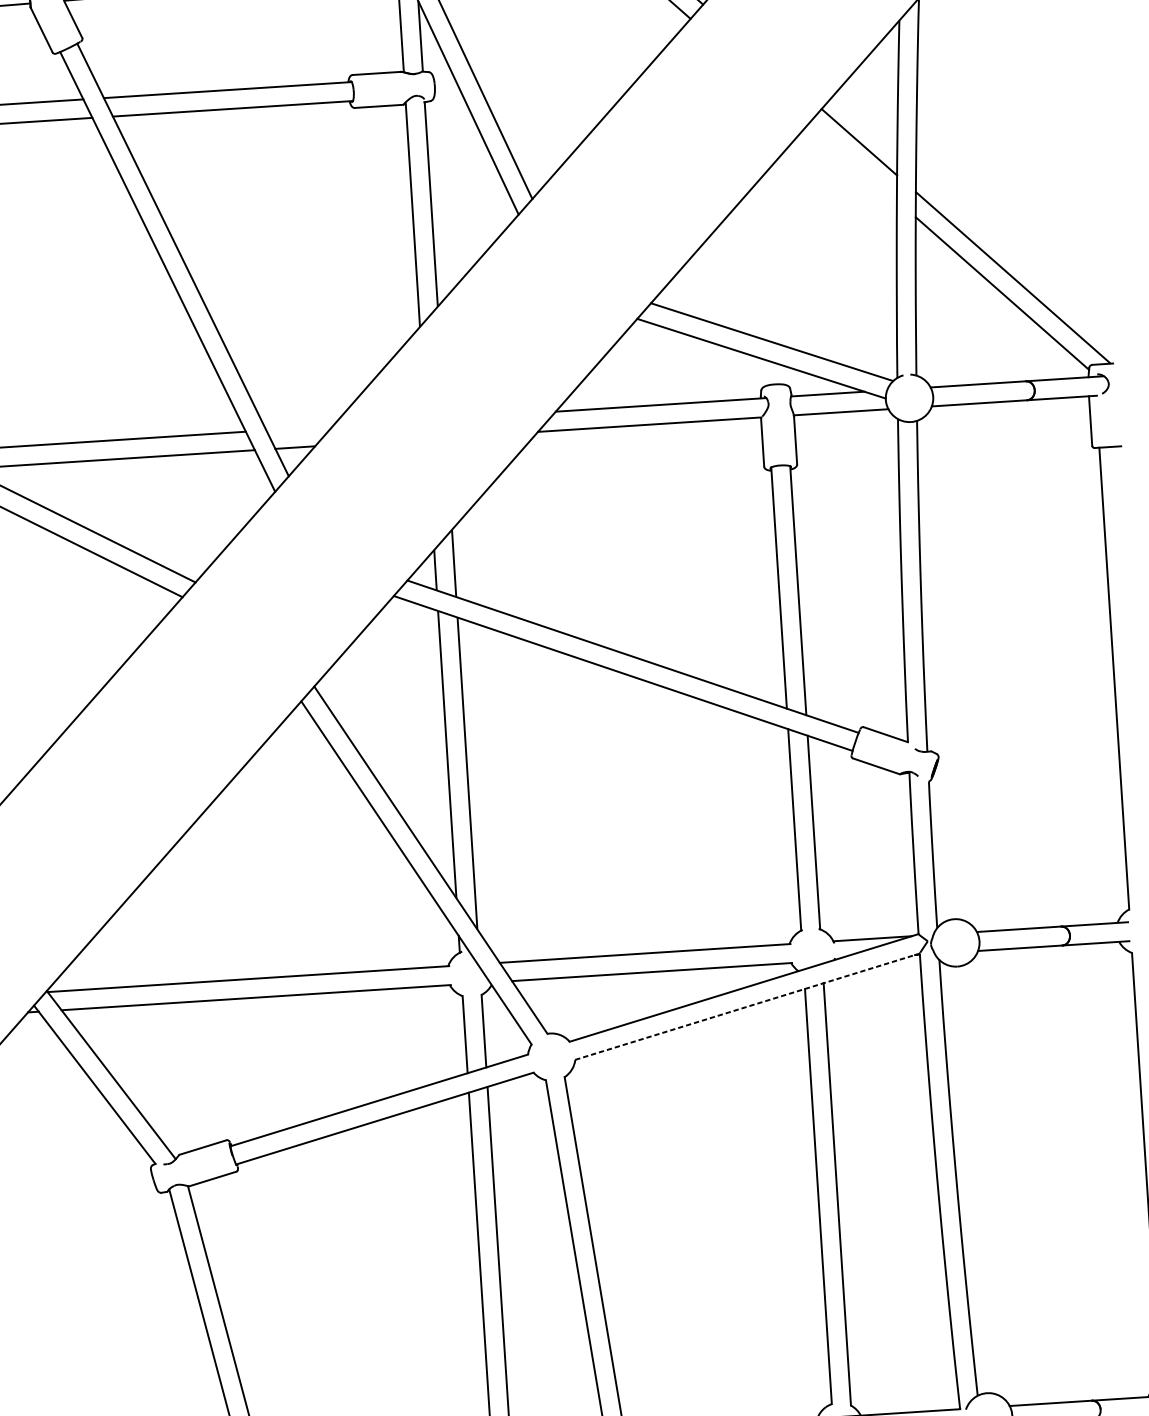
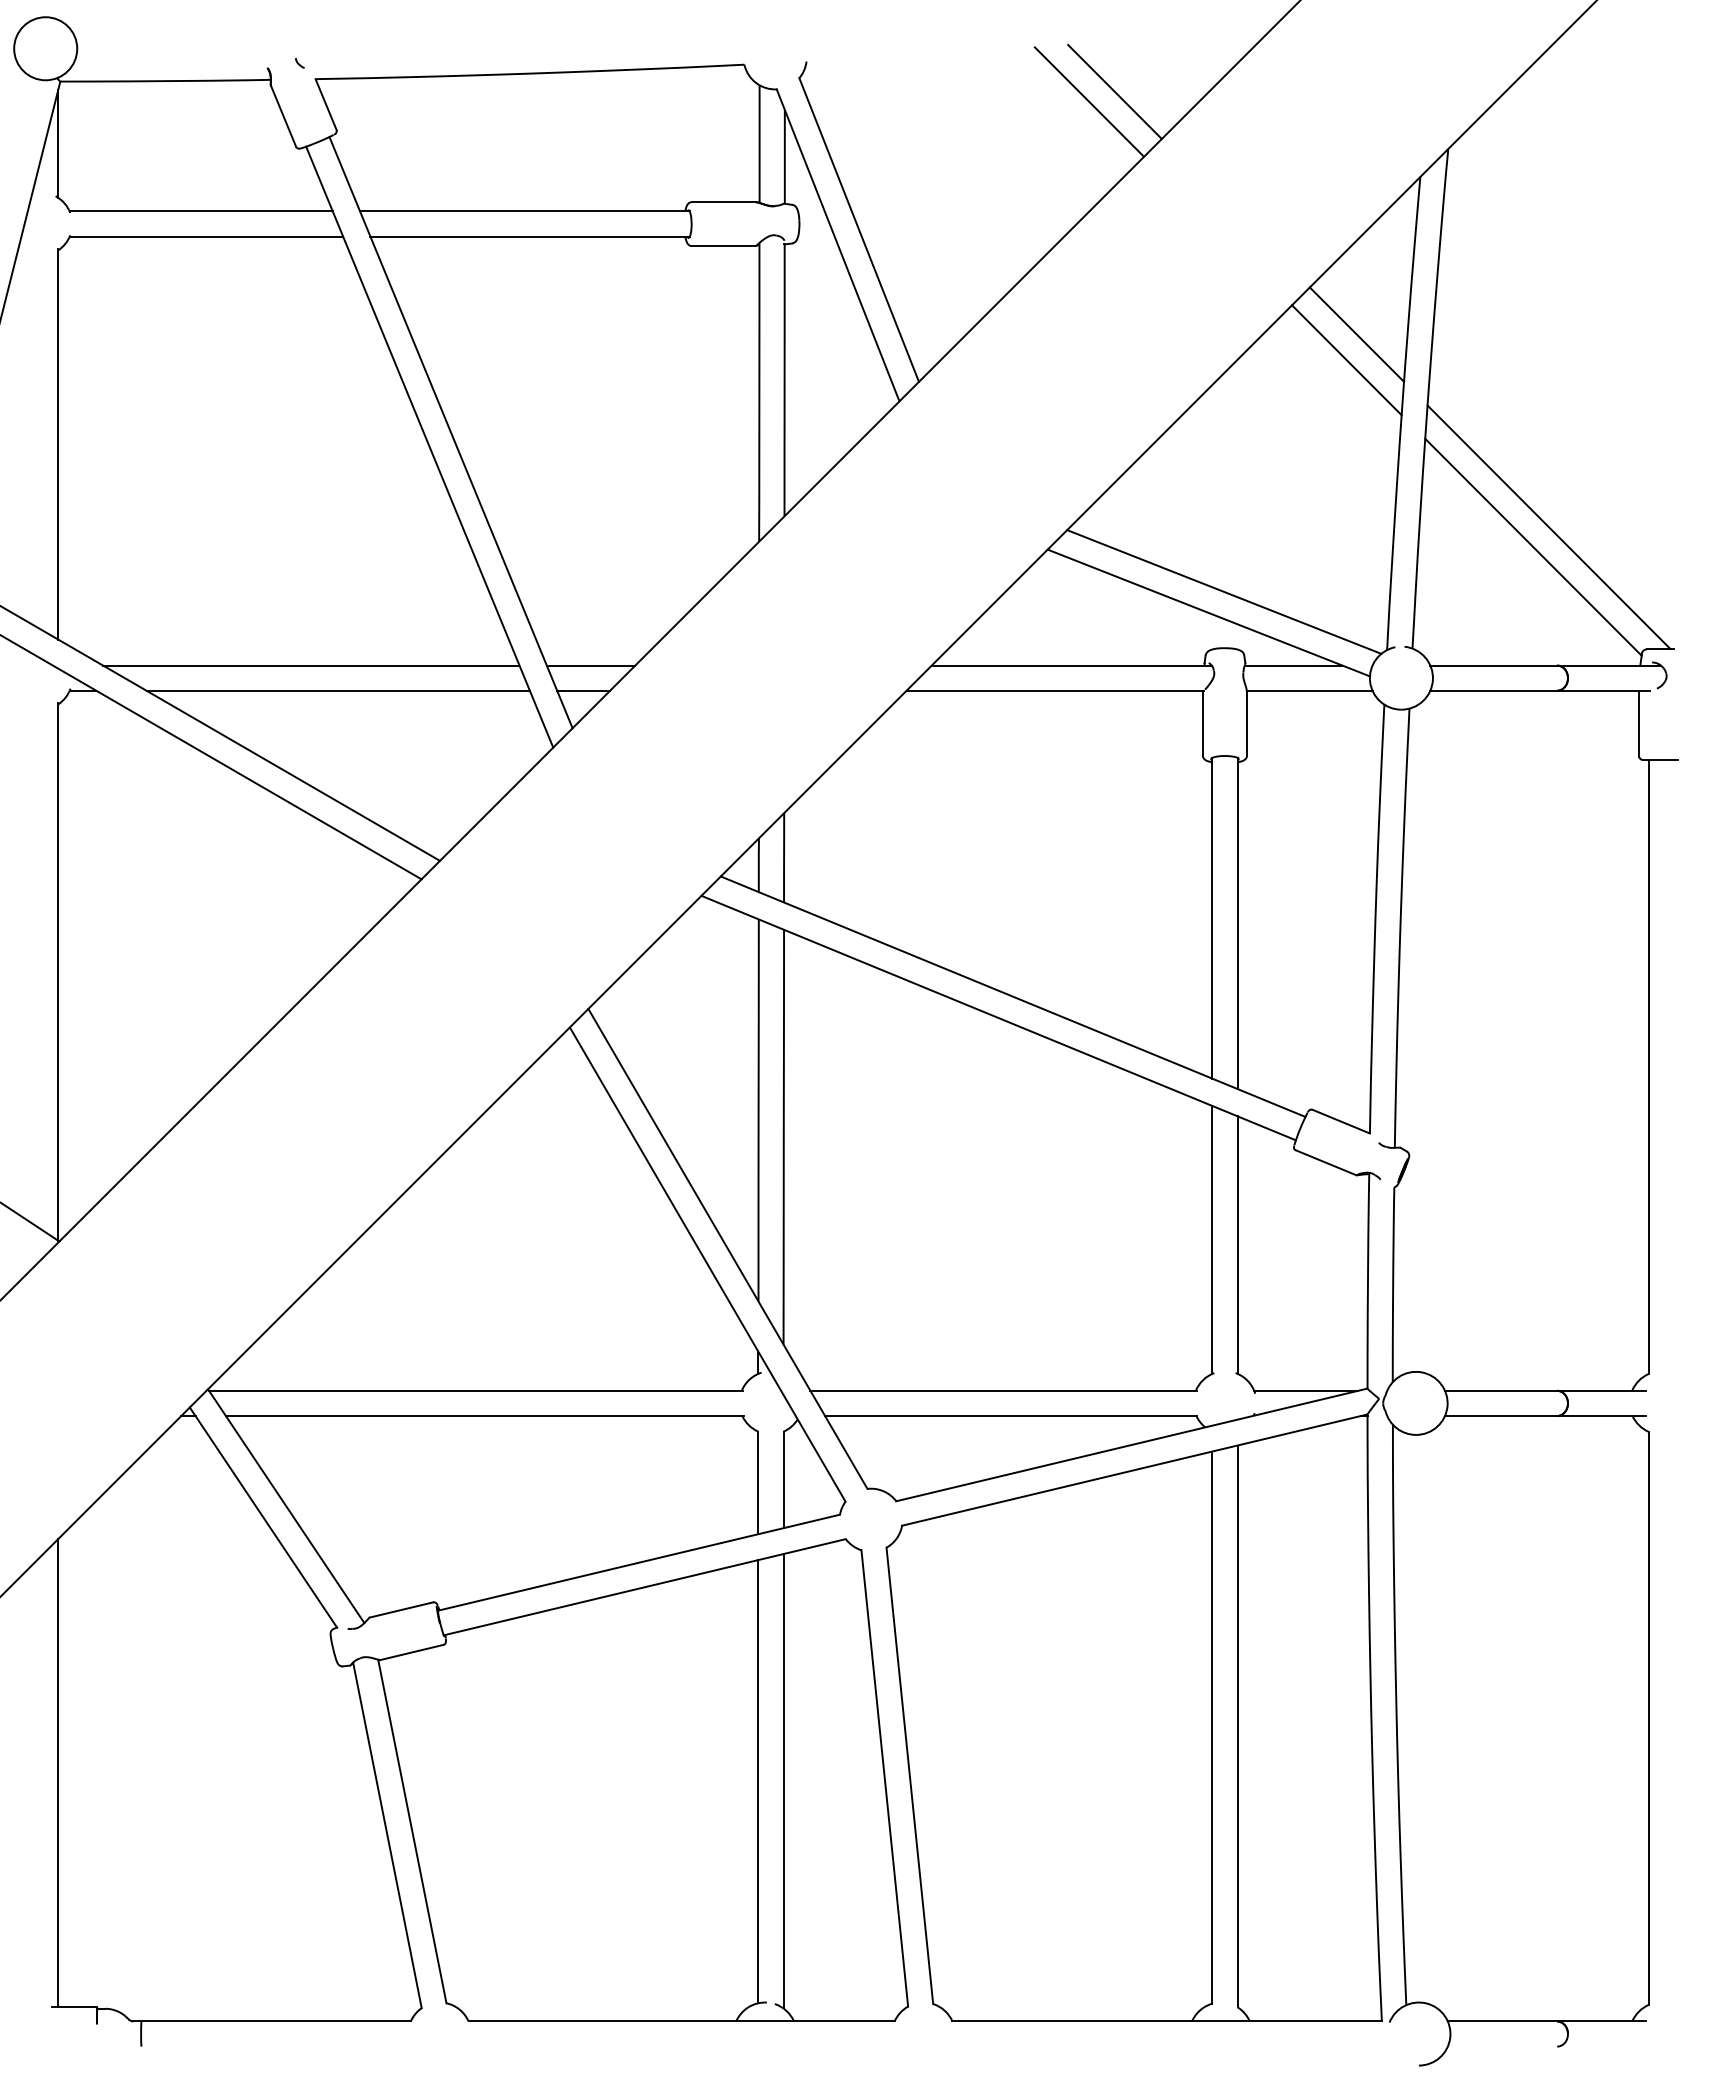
line: (852, 162) -> (1346, 360), added
line: (299, 428) -> (590, 665), added
line: (748, 1006) -> (1135, 1469), dashed -> solid

